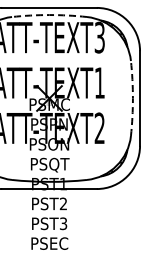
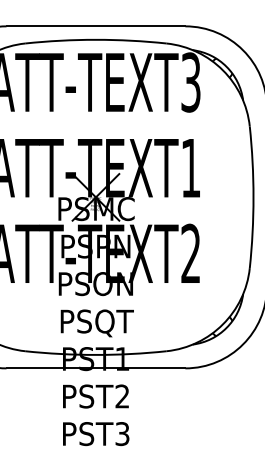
arc: (49, 15) -> (95, 40), dashed -> solid
arc: (132, 98) -> (252, 197), dashed -> solid

